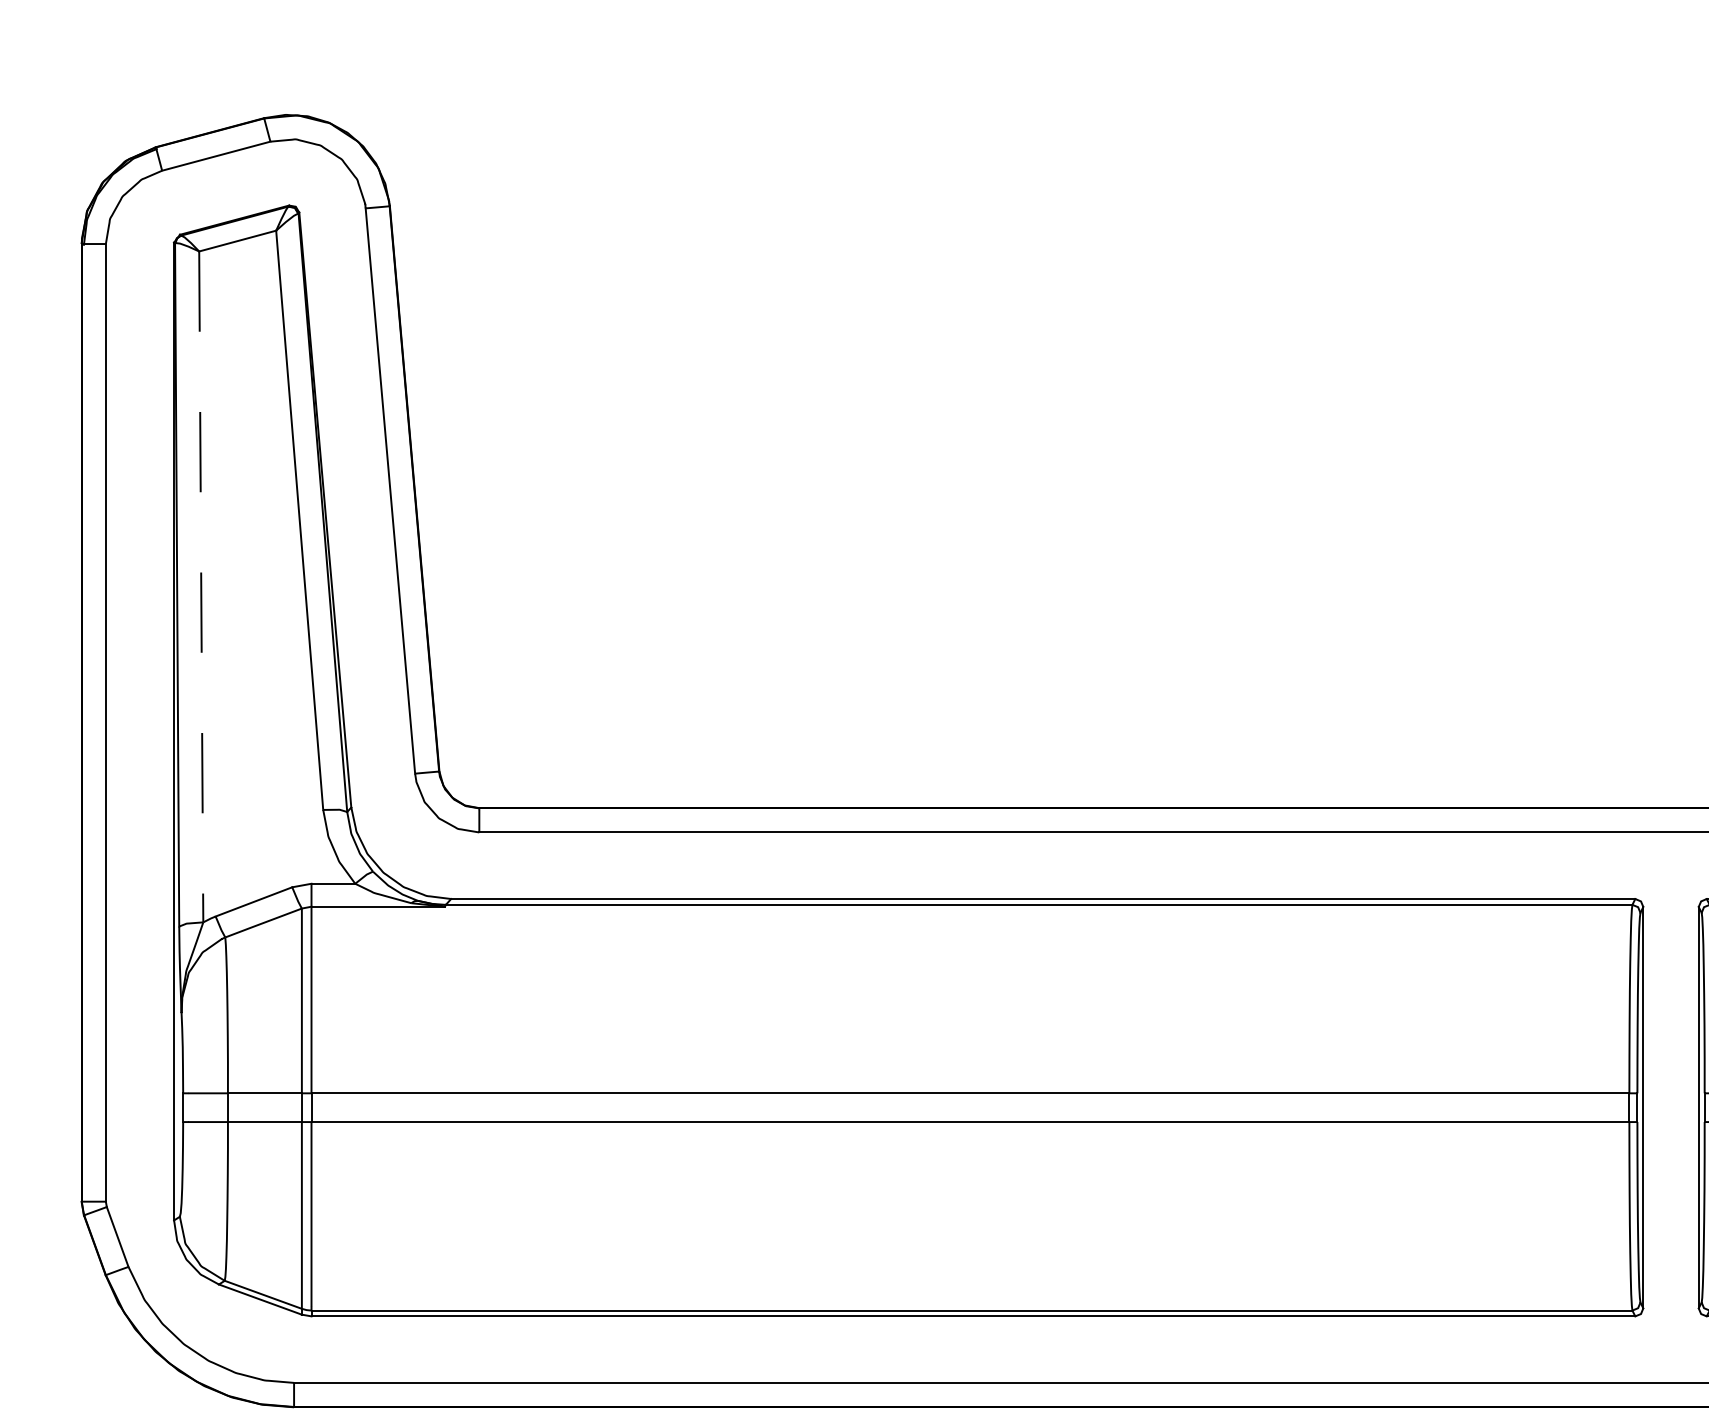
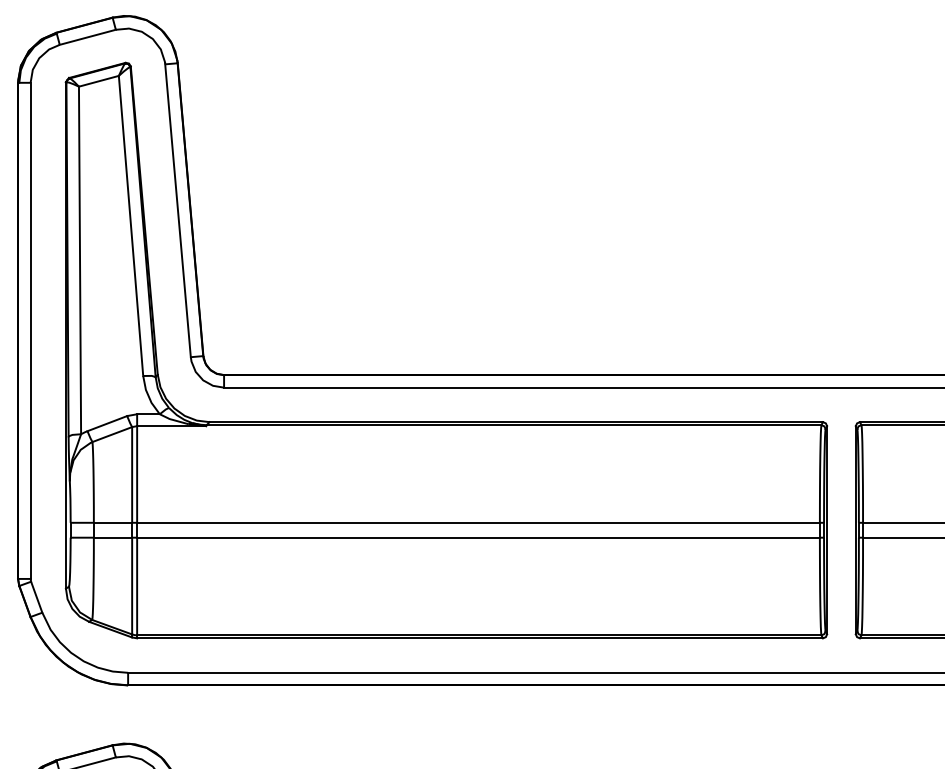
line: (202, 586) -> (80, 260), dashed -> solid

